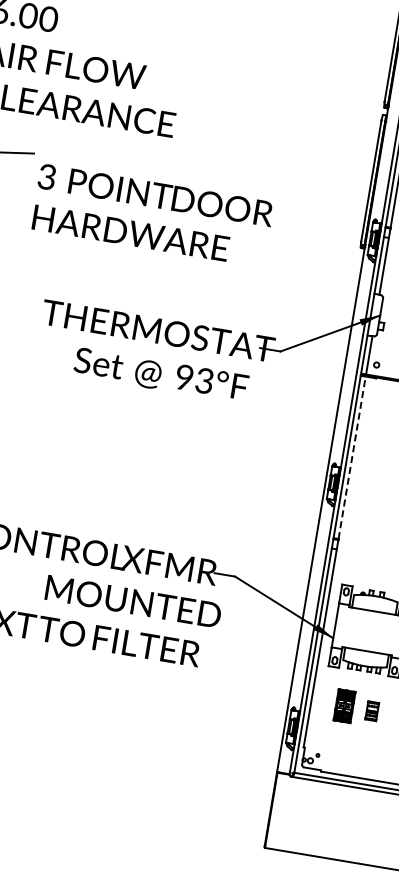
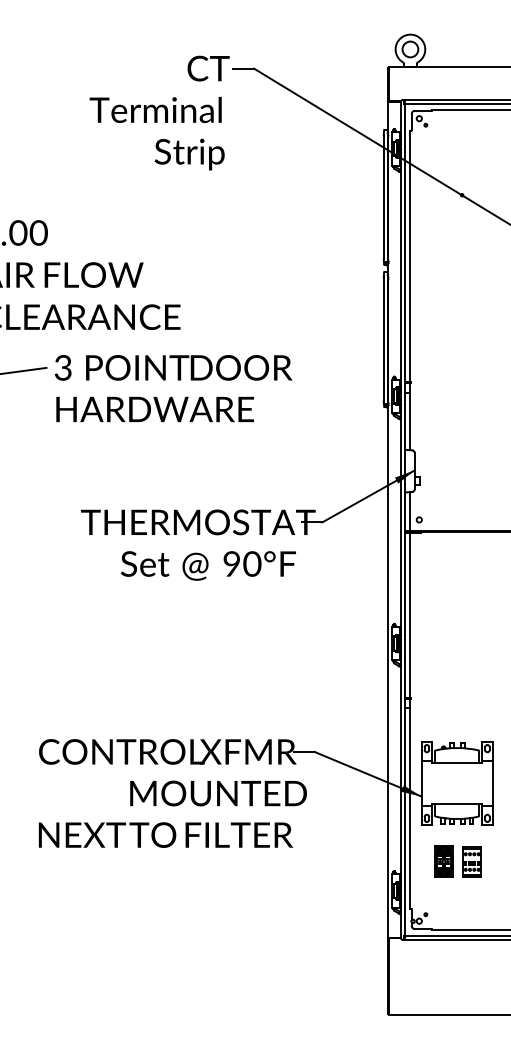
text: (152, 215) -> (173, 388), moved
text: (204, 380) -> (252, 563), 93°F -> 90°F
line: (352, 456) -> (410, 614), dashed -> solid
part: (371, 710) -> (471, 861), size x1.67

